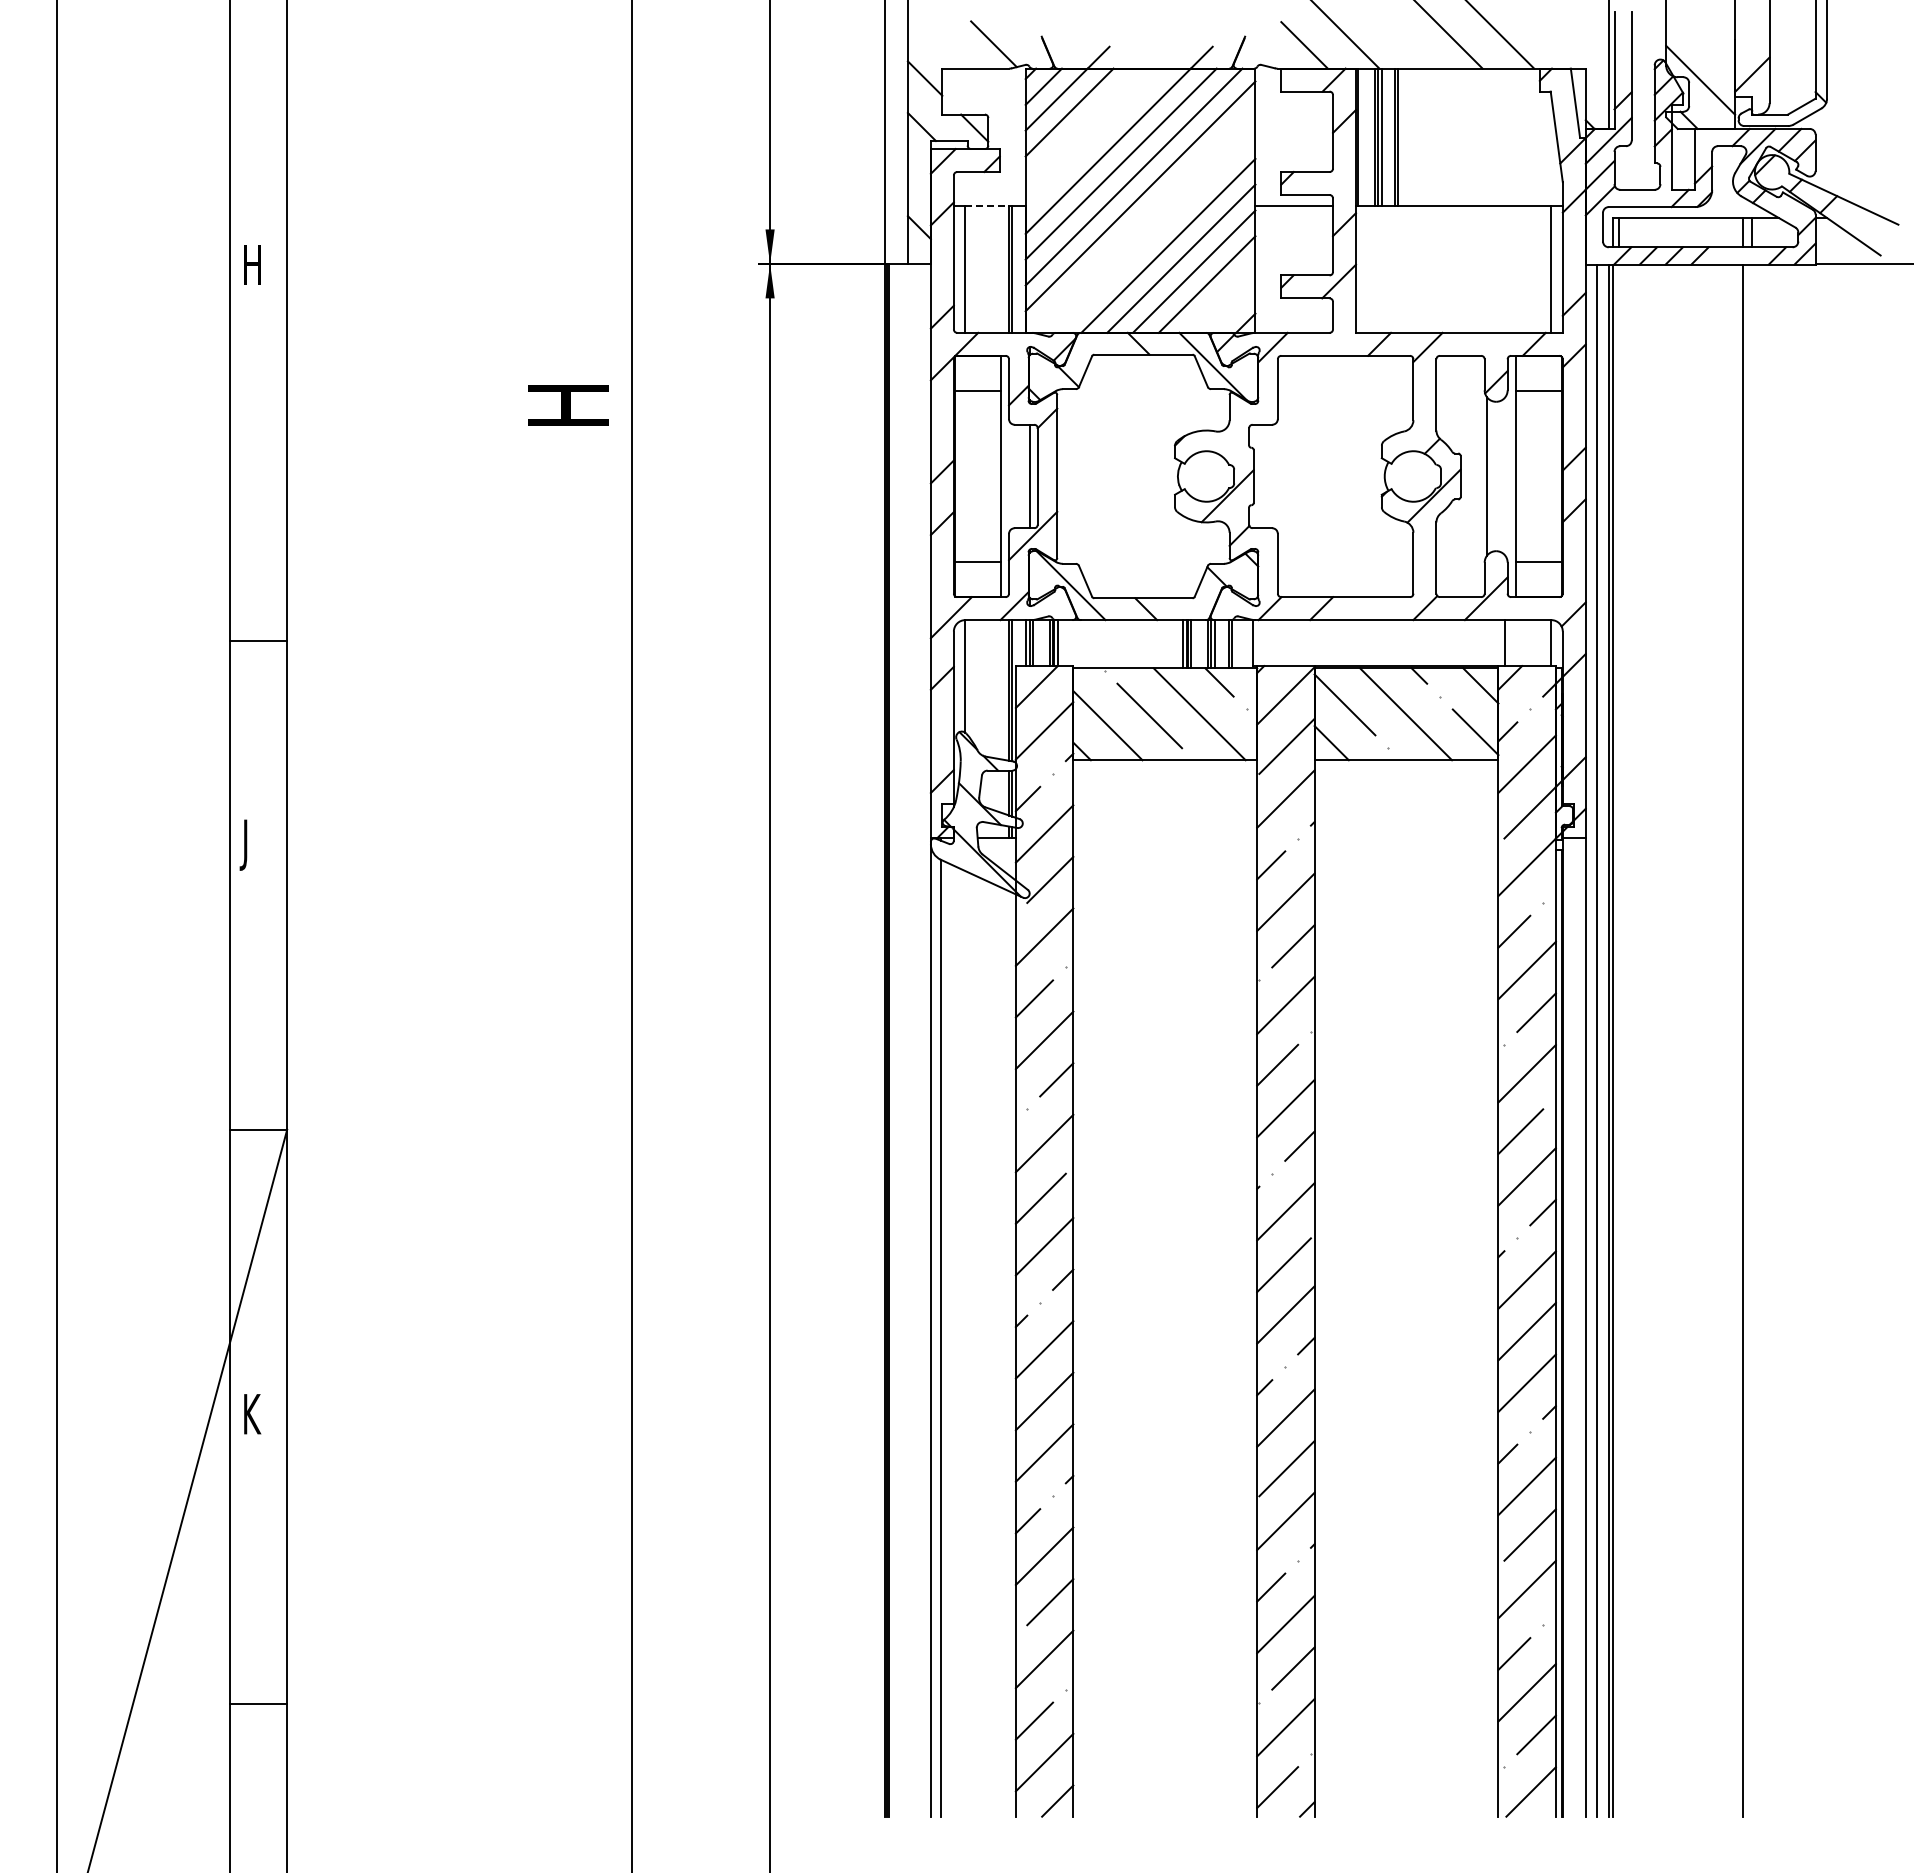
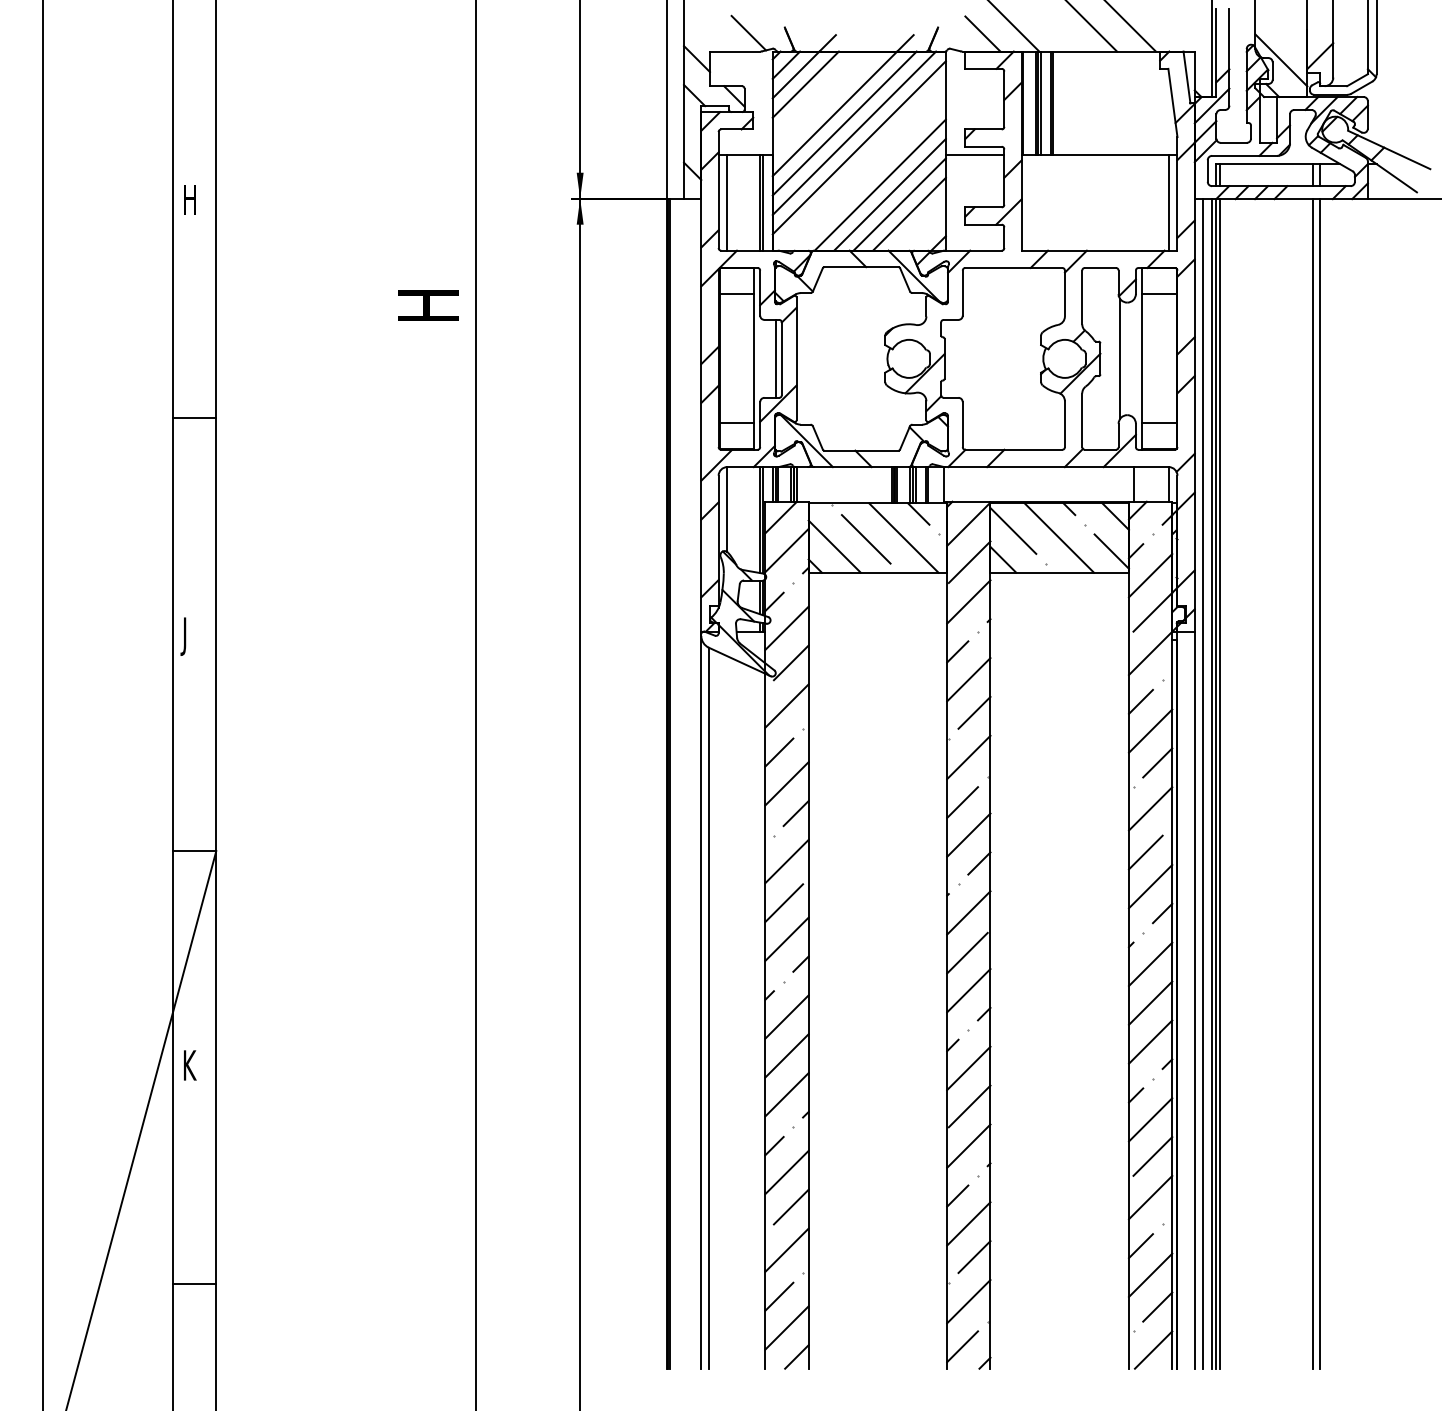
line: (987, 206) -> (743, 155), dashed -> solid
line: (258, 641) -> (194, 418), moved
line: (1618, 1040) -> (1219, 783), added
line: (1751, 1040) -> (1319, 783), added

